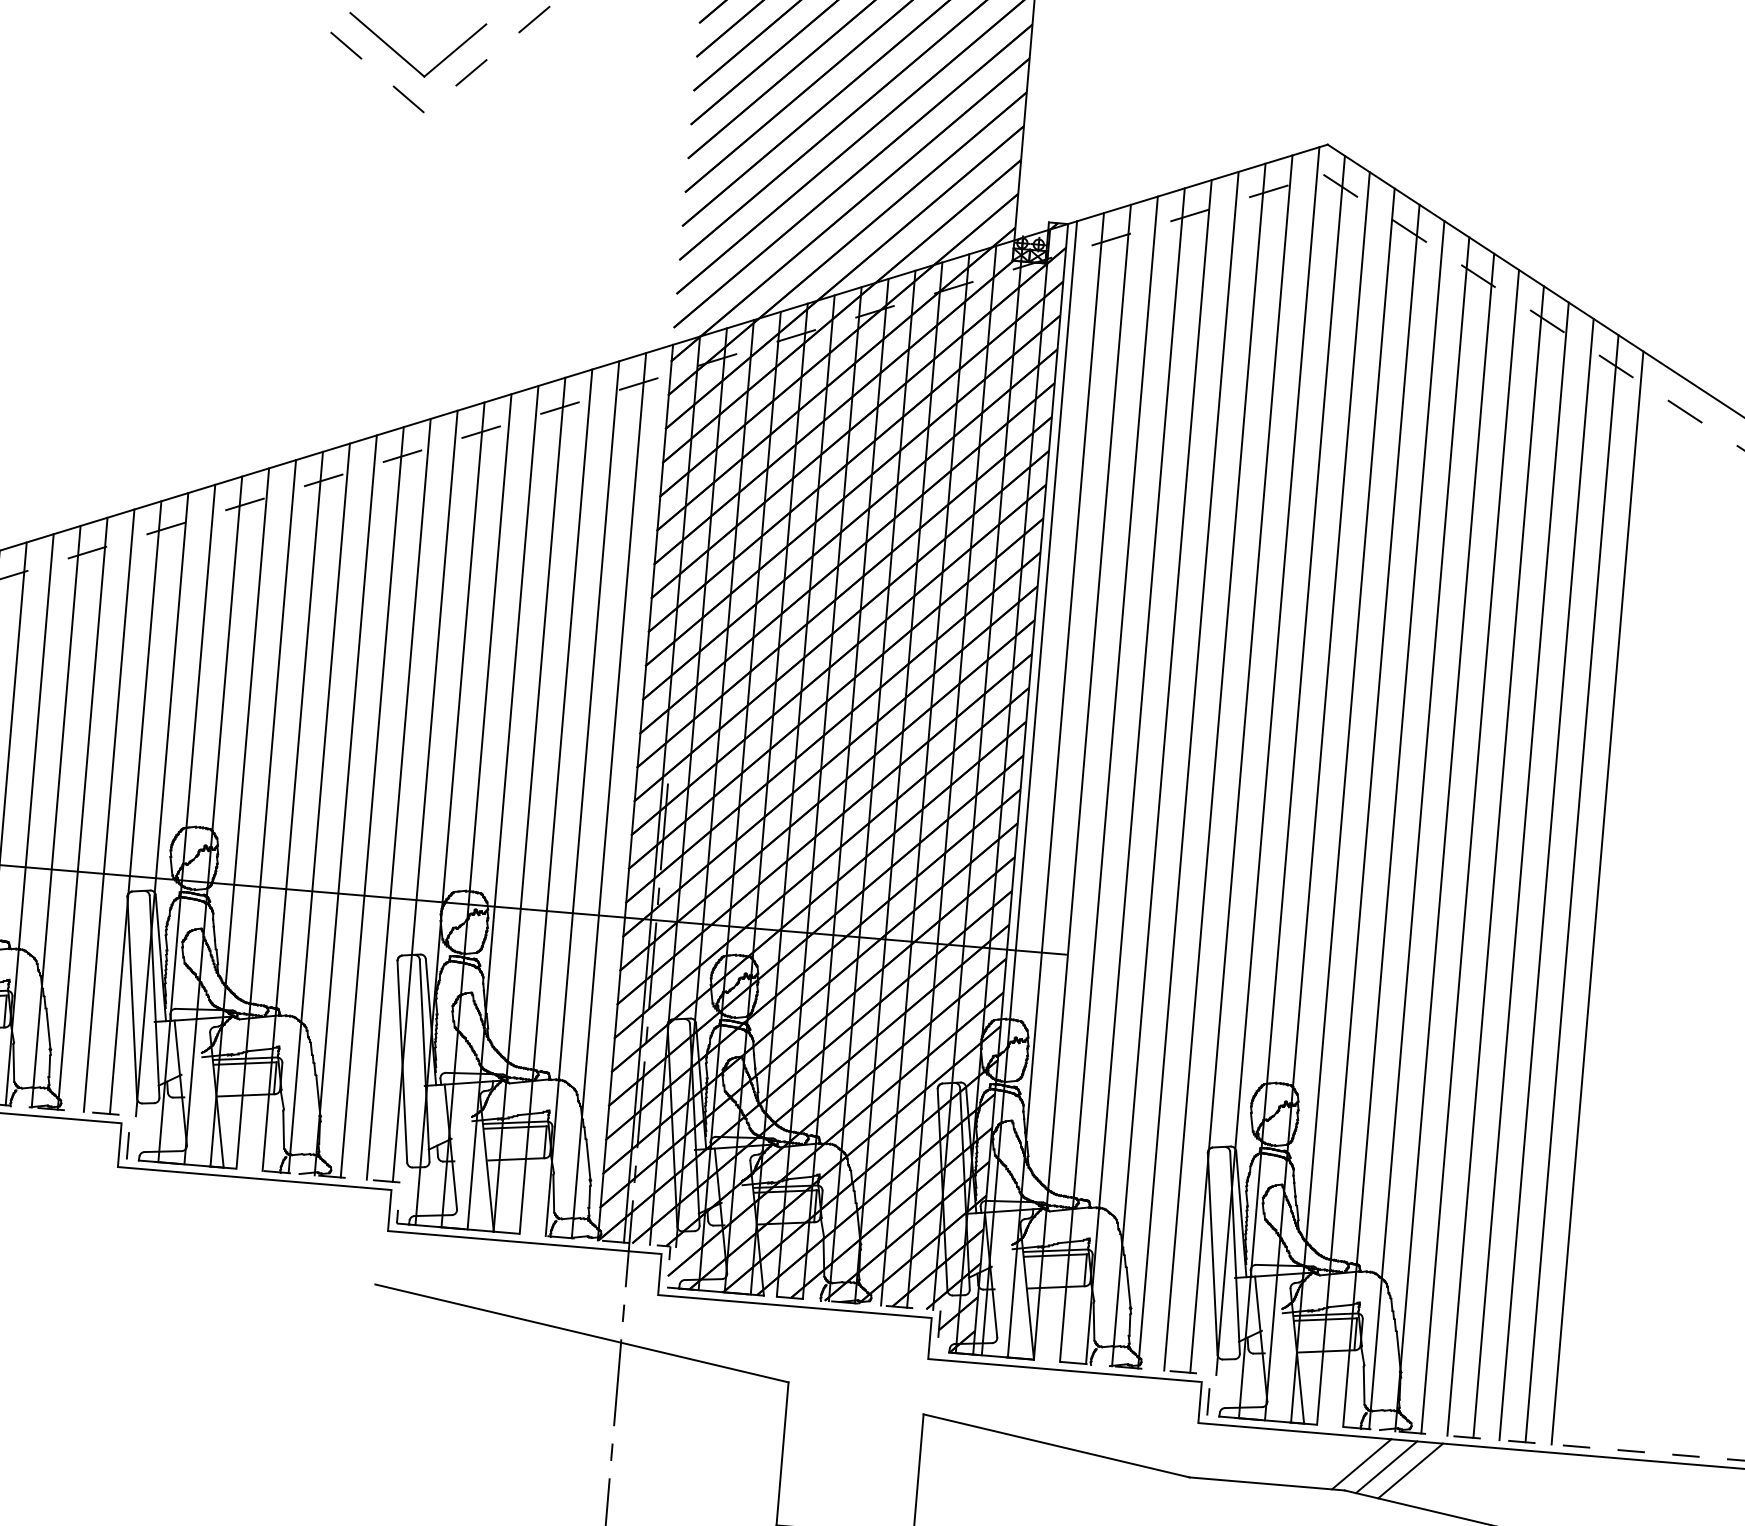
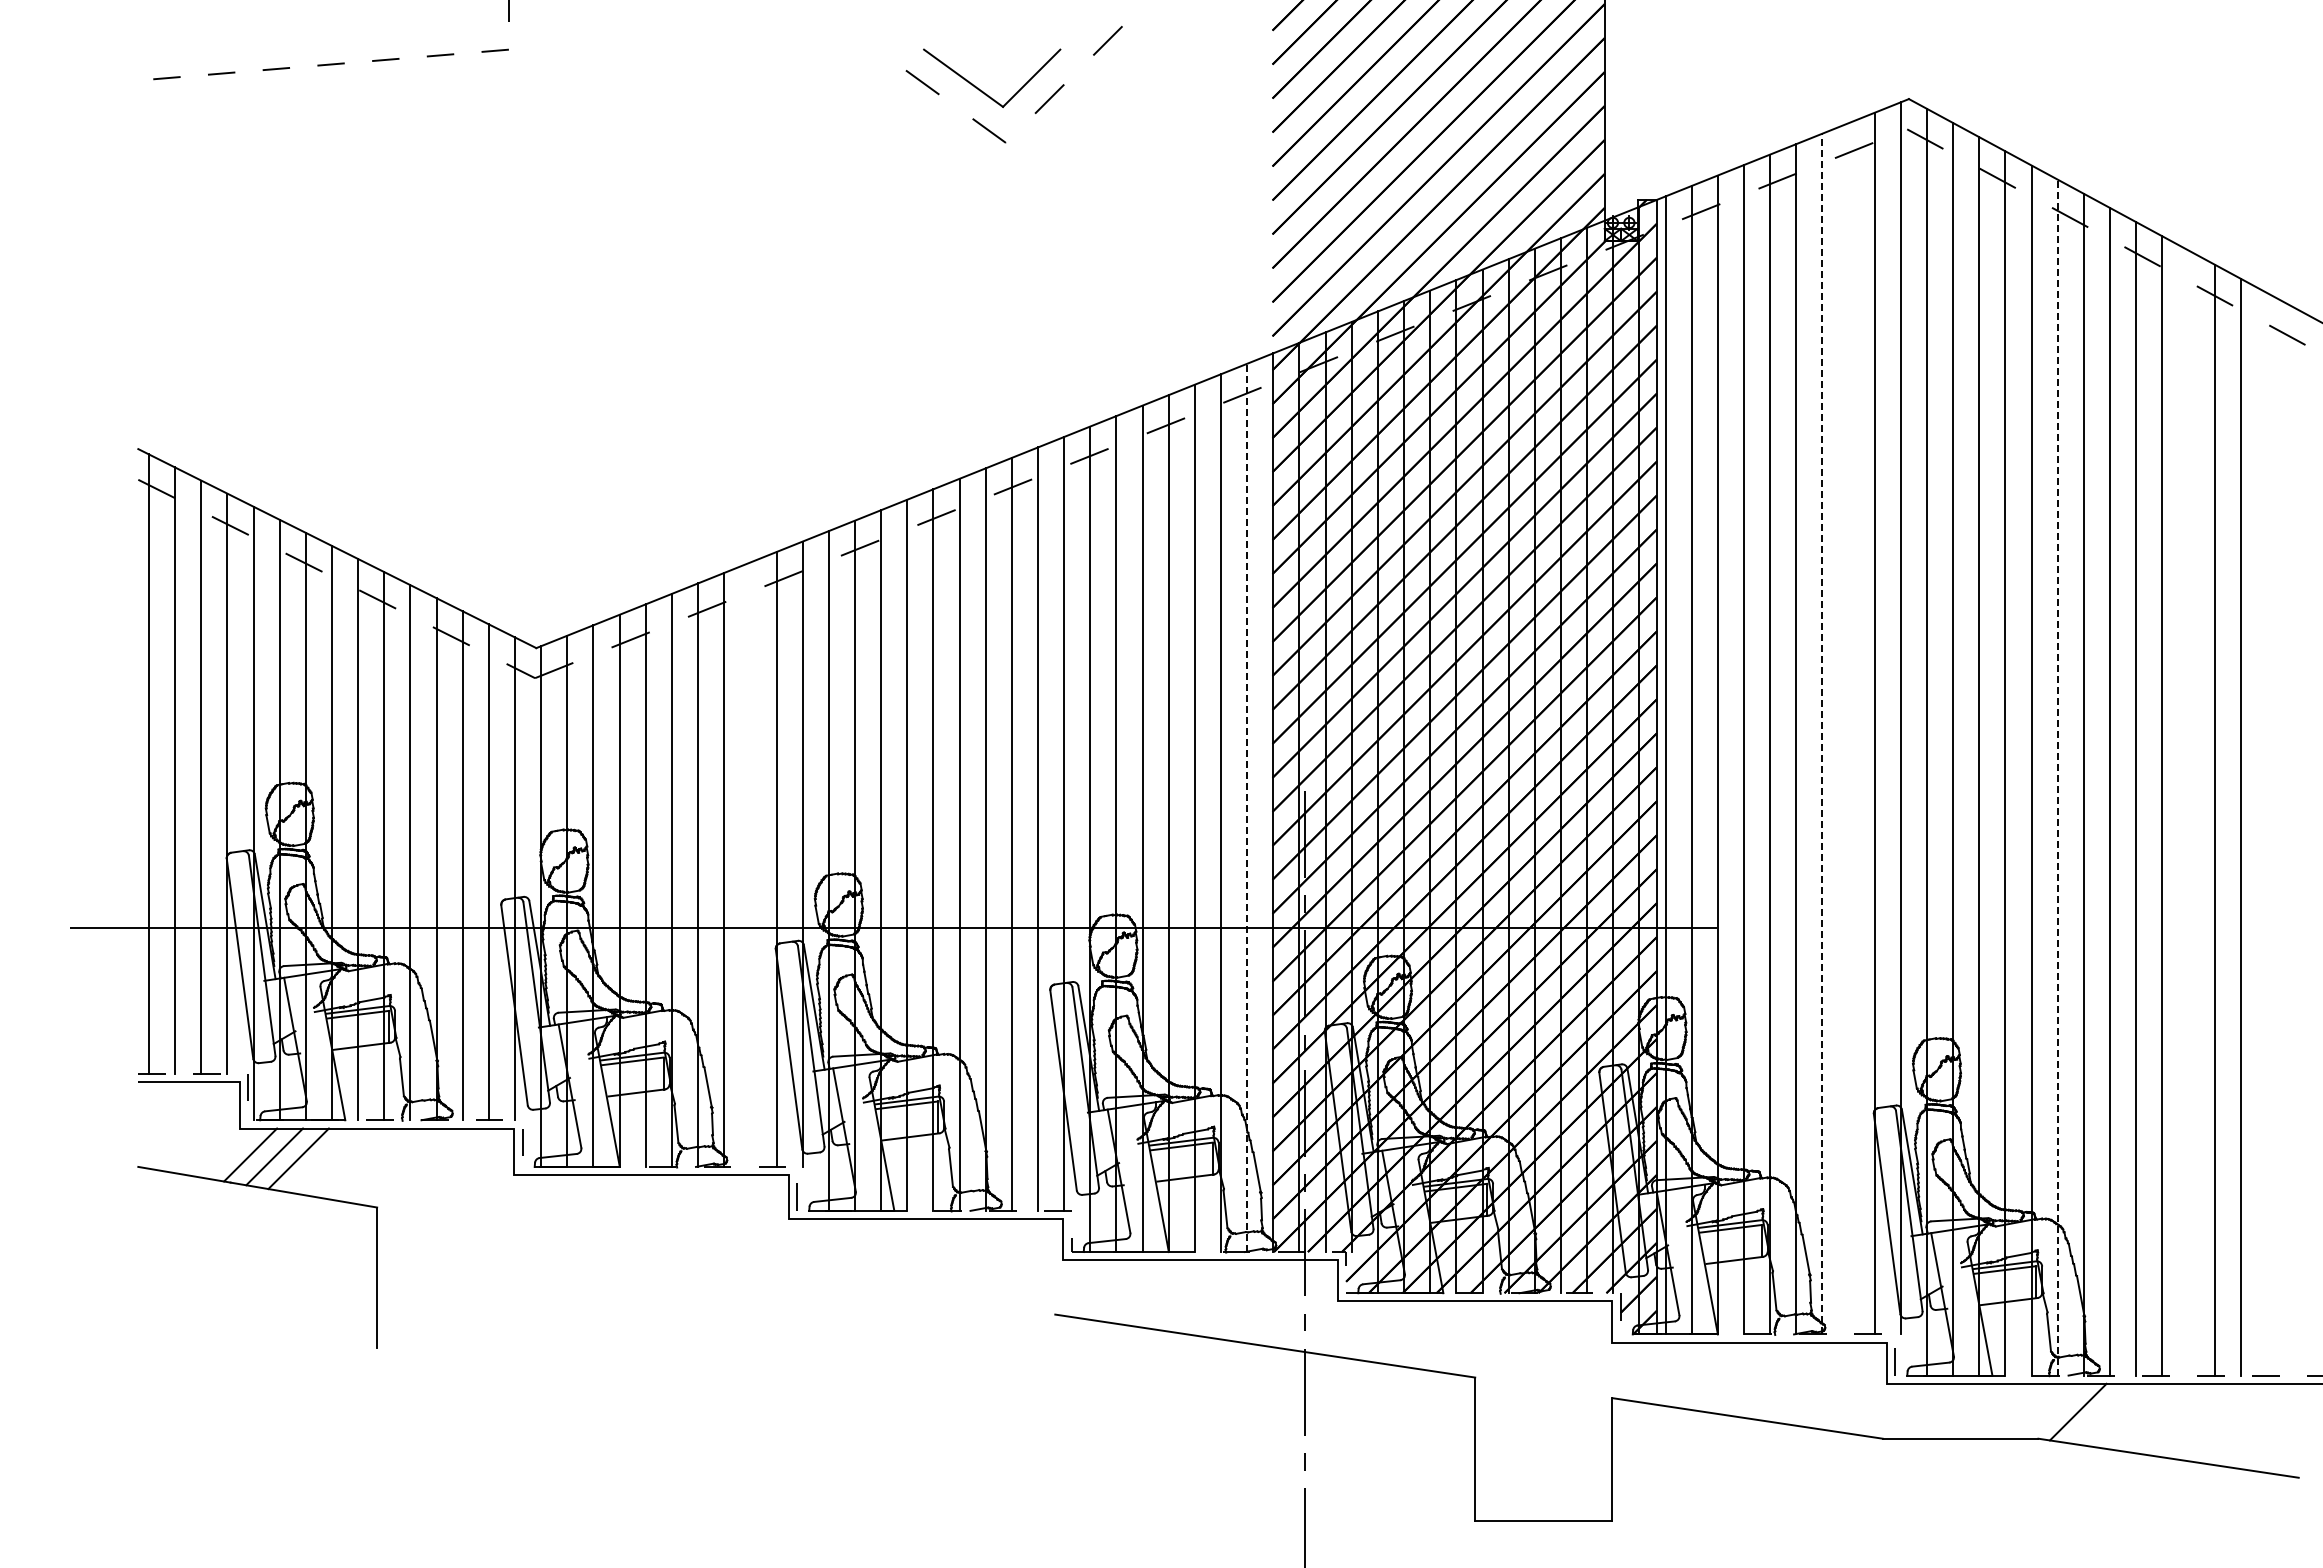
line: (1214, 766) -> (1848, 728), removed
line: (1188, 769) -> (1822, 733), solid -> dashed
line: (609, 795) -> (1247, 807), solid -> dashed
line: (109, 810) -> (750, 864), removed
line: (1419, 833) -> (2057, 777), solid -> dashed
line: (1546, 878) -> (2188, 812), removed
line: (1361, 1463) -> (2052, 1410), removed
line: (1410, 1470) -> (2102, 1413), removed

